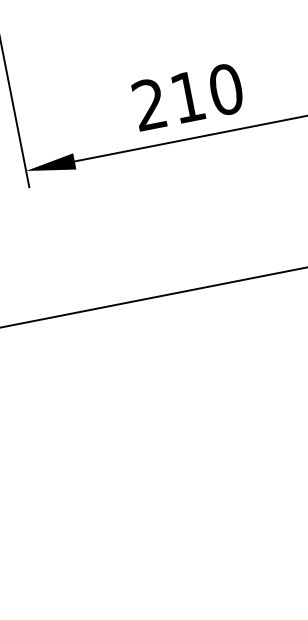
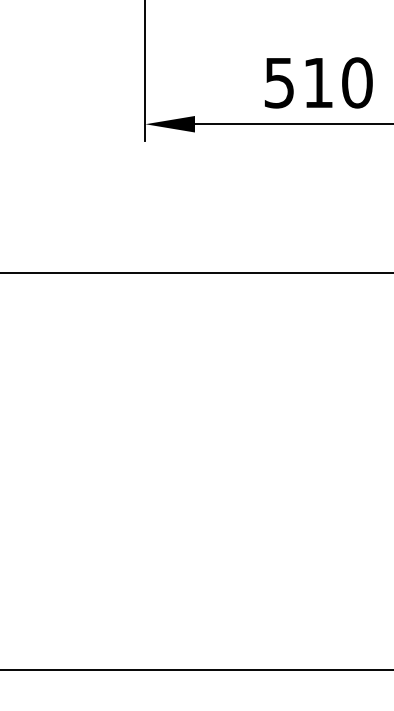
text: (148, 104) -> (278, 82), 210 -> 510

